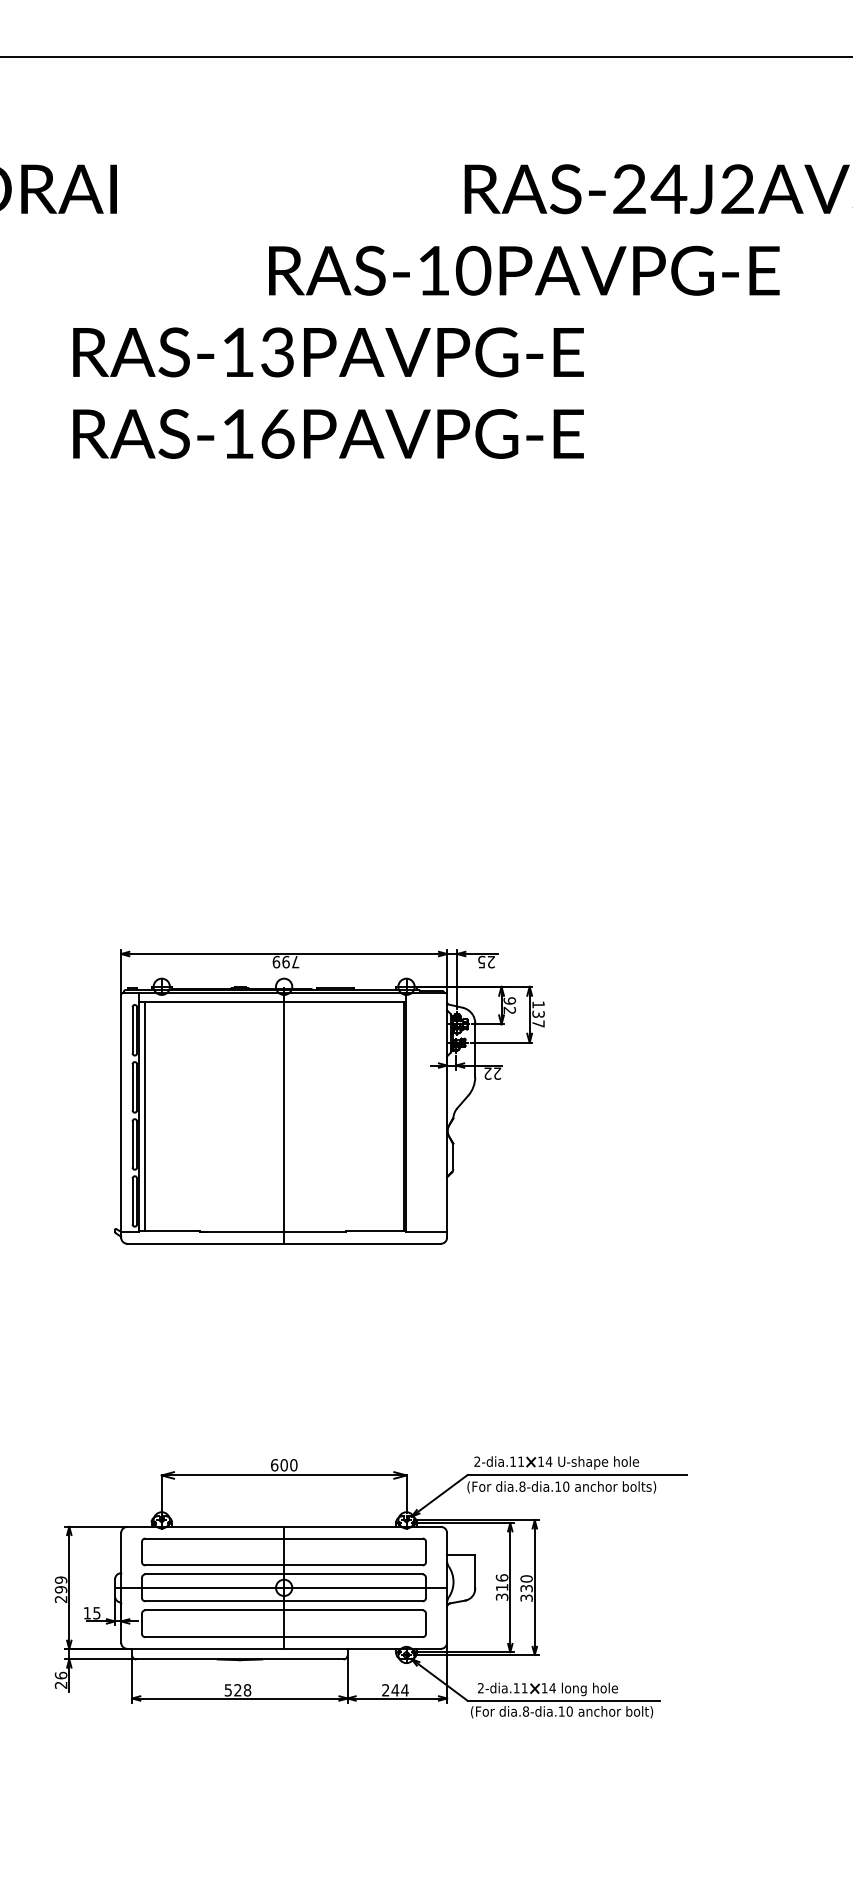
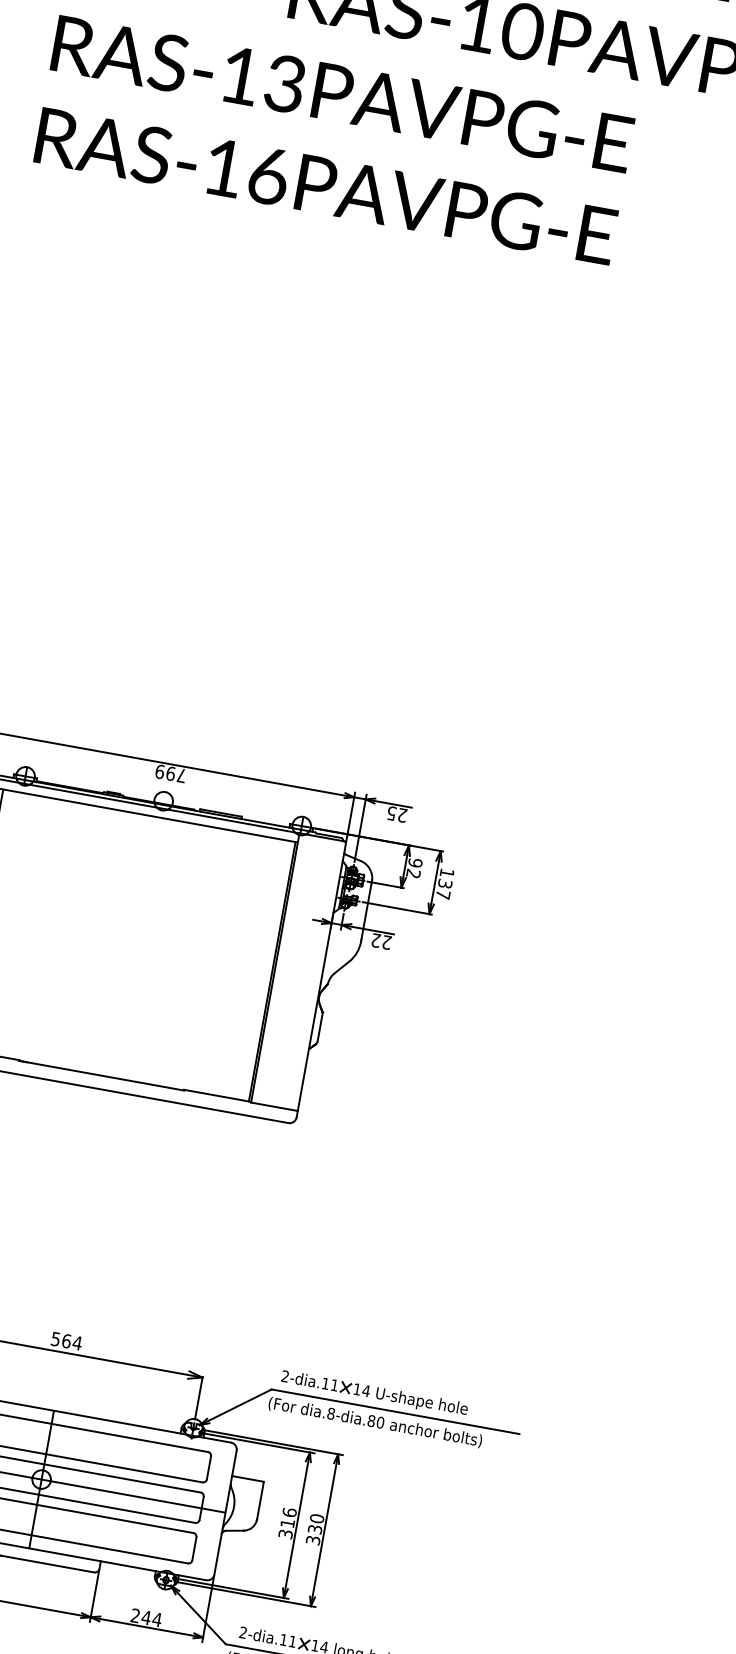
line: (284, 1114) -> (138, 945), removed
text: (284, 1465) -> (66, 1341), 600 -> 564
text: (558, 1486) -> (371, 1420), dia.8-dia.10 -> dia.8-dia.80

